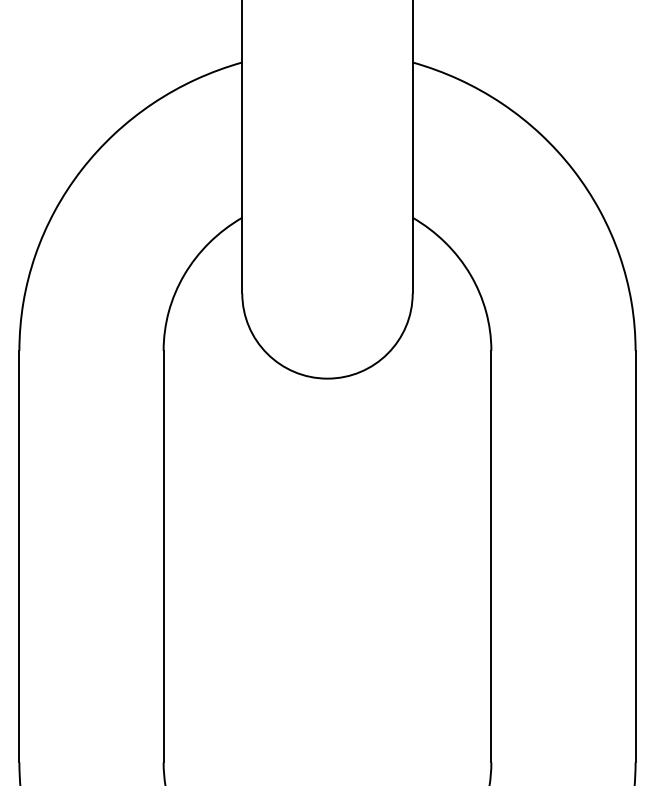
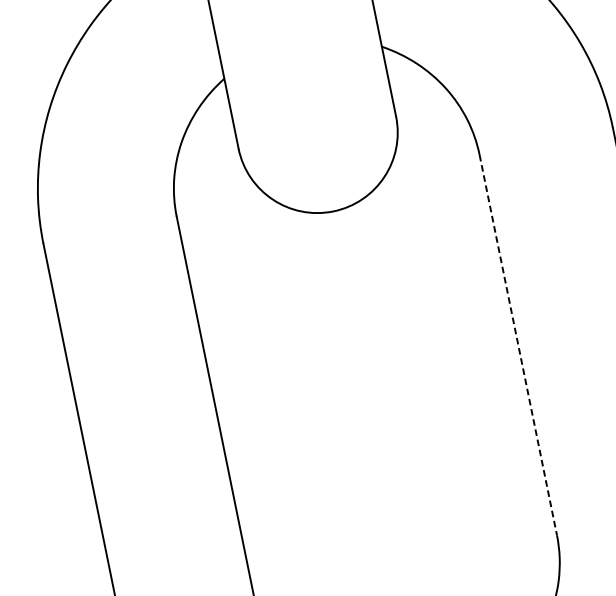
line: (491, 556) -> (518, 344), solid -> dashed

